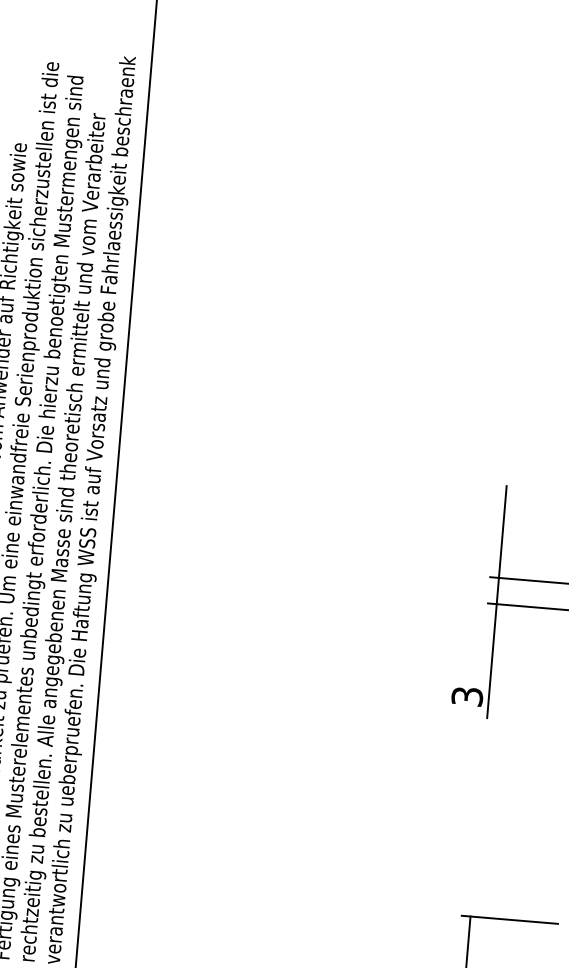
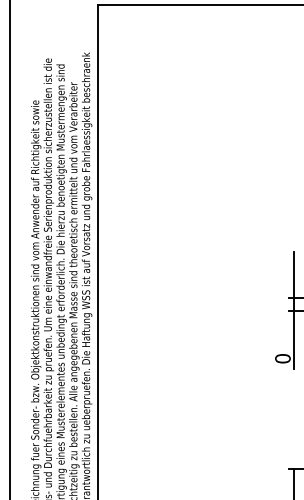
text: (466, 696) -> (282, 358), 3 -> 0

